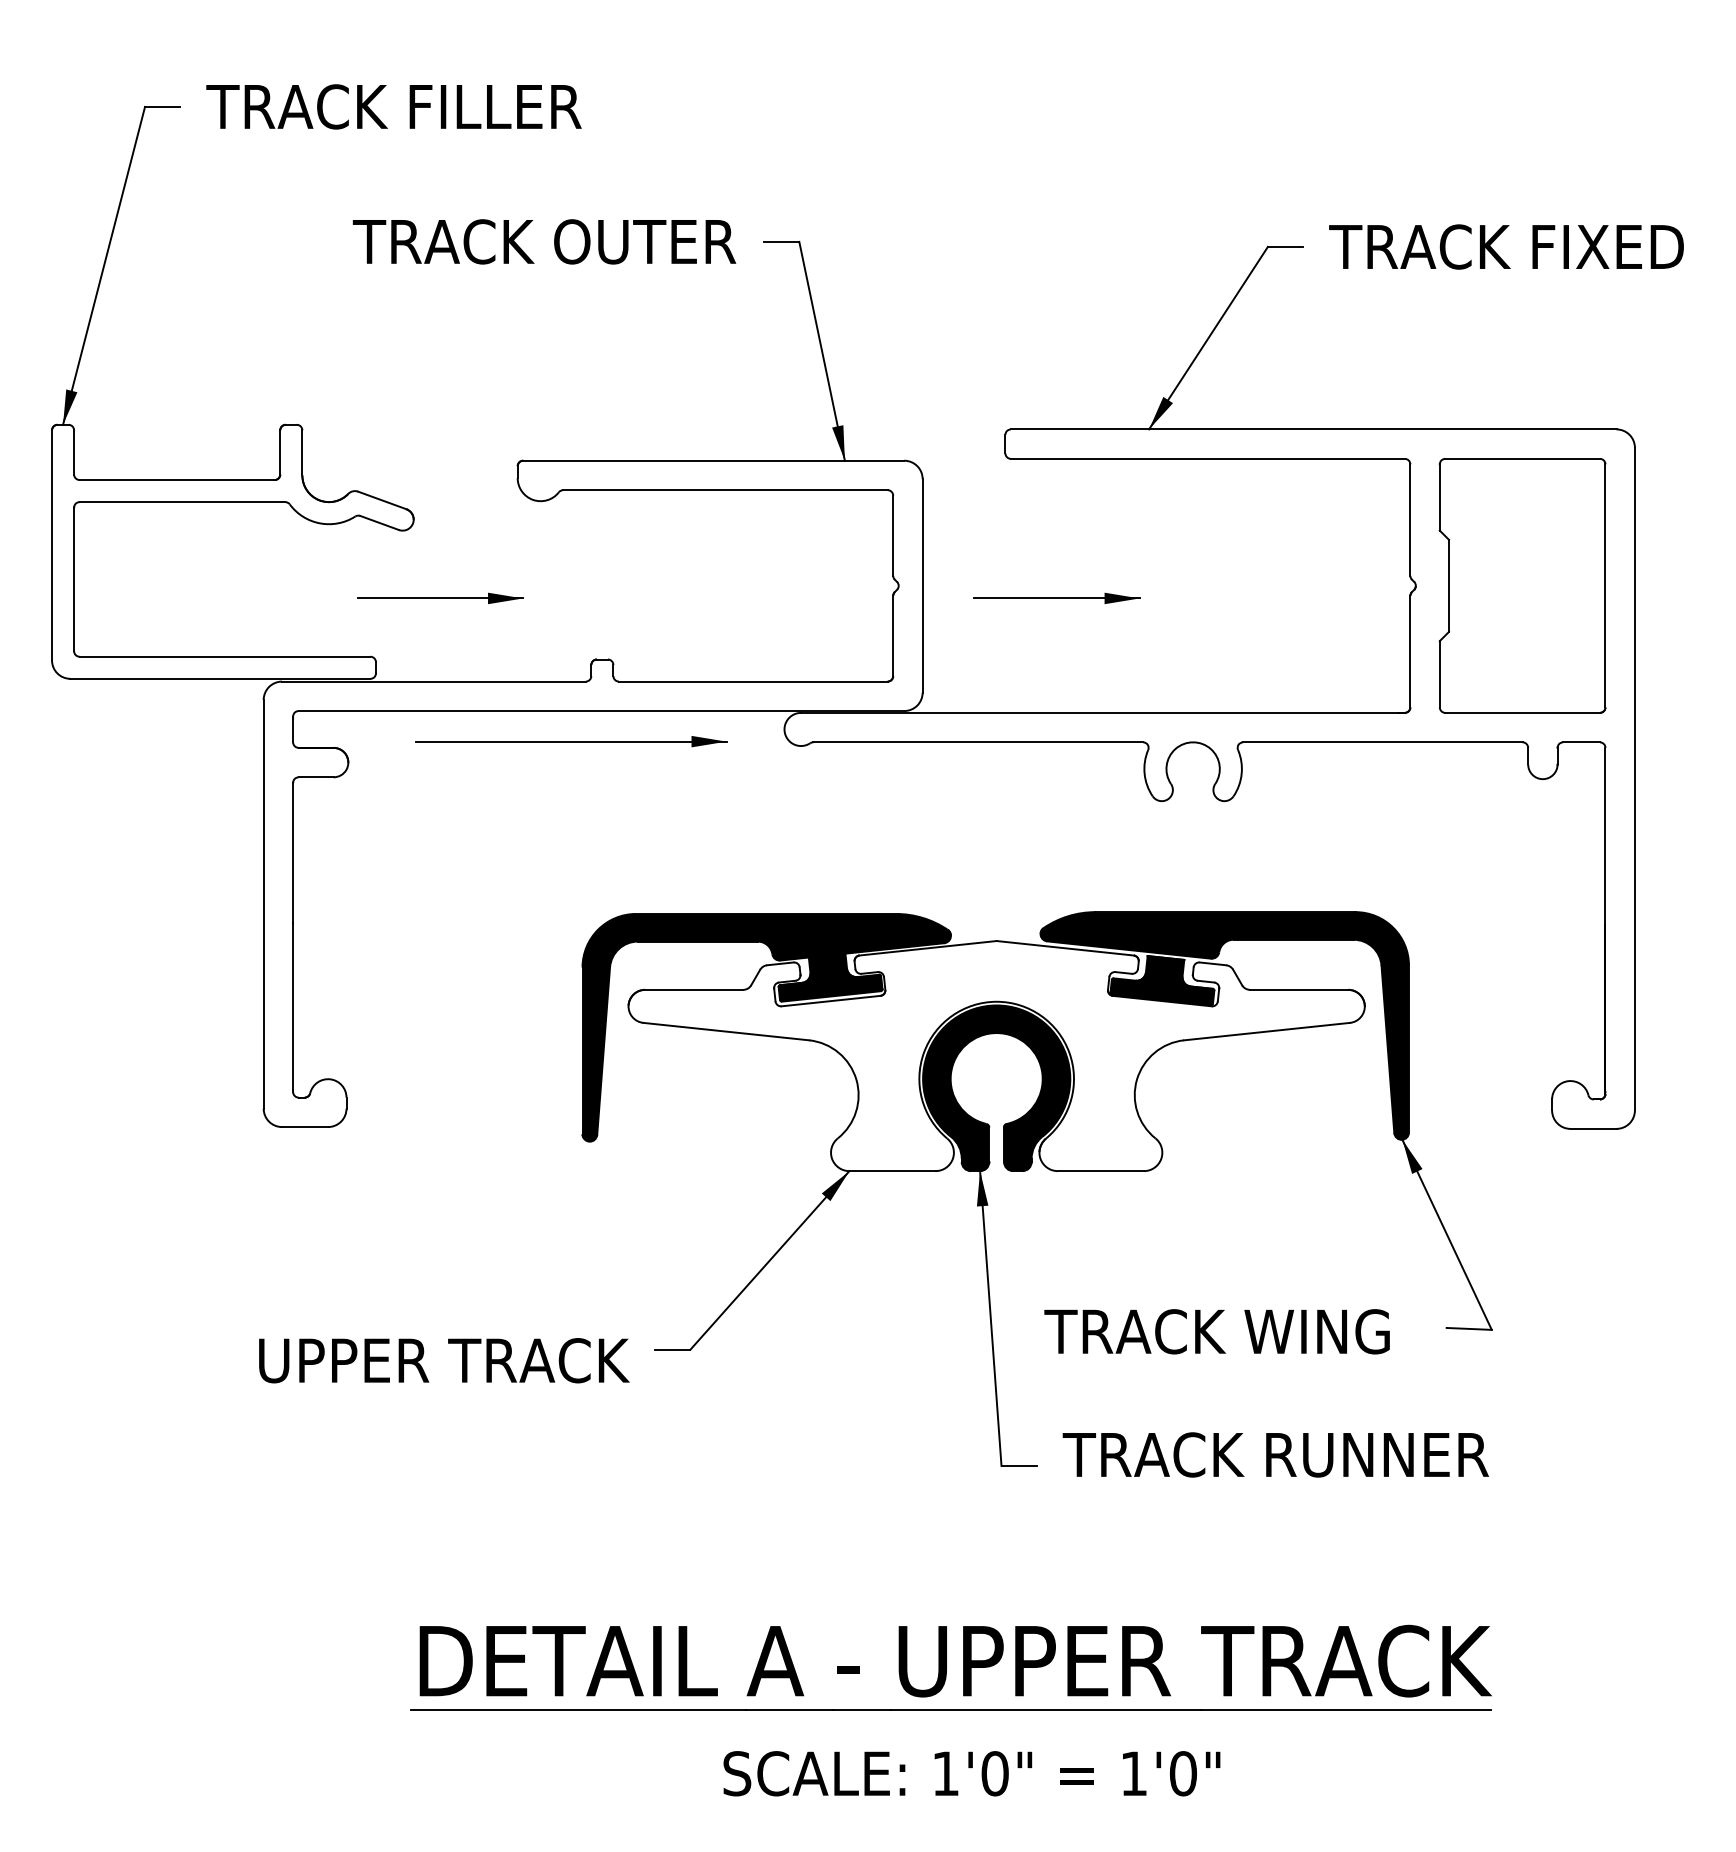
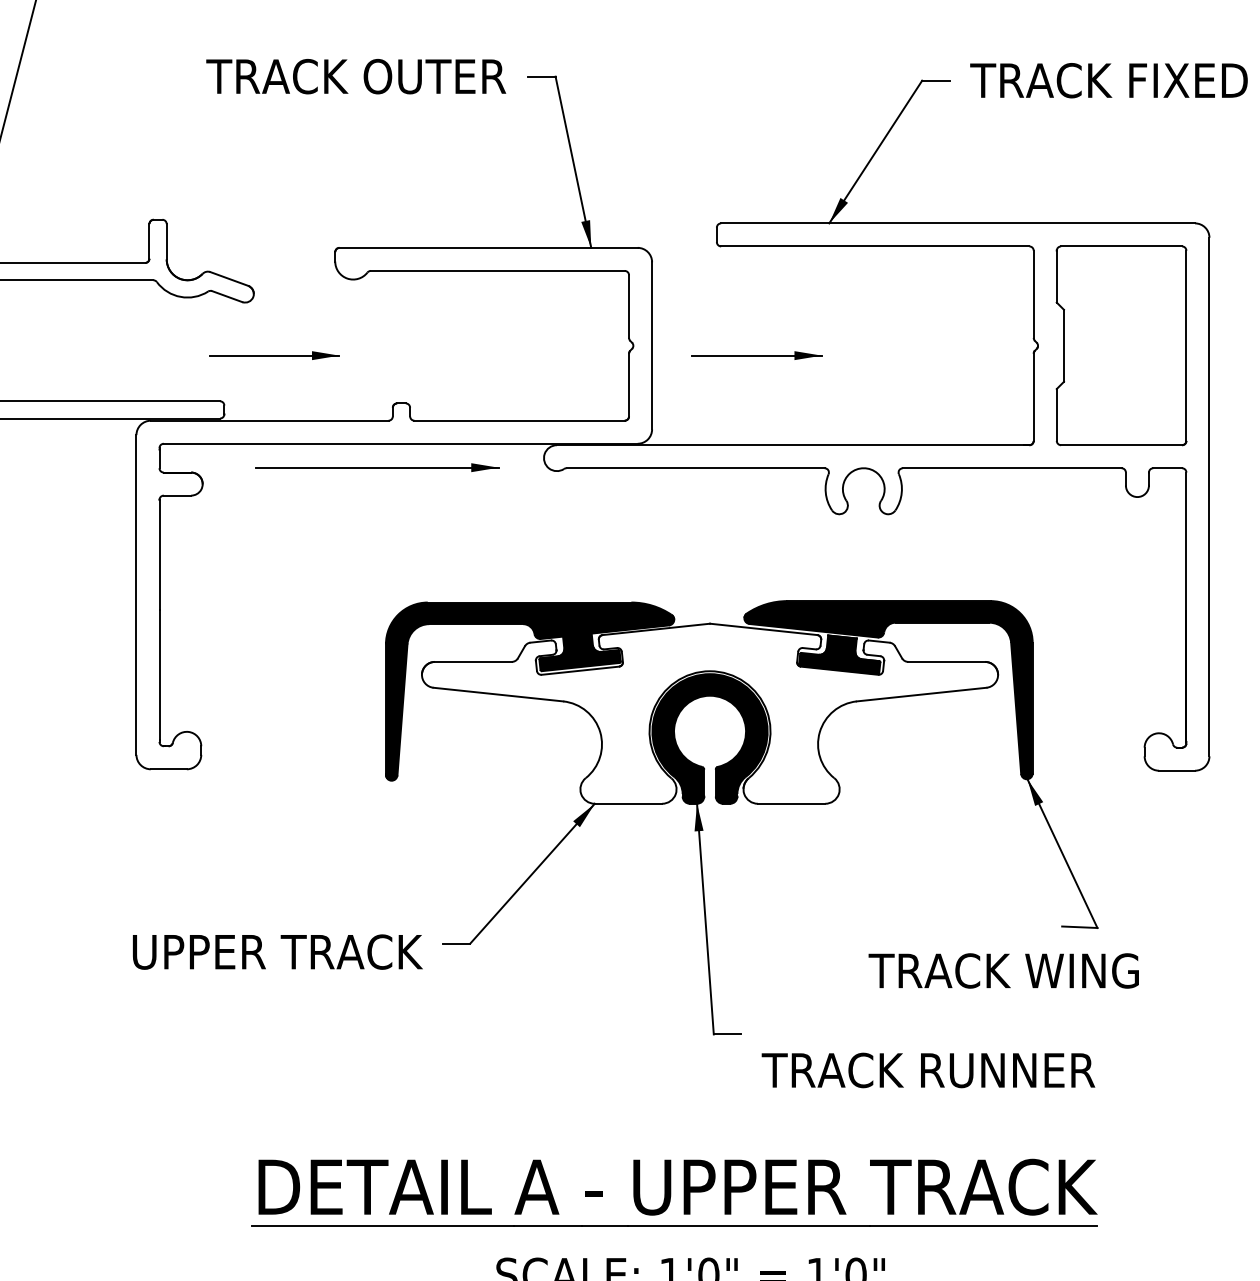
text: (1216, 1331) -> (1003, 970), moved
text: (1275, 1454) -> (928, 1070), moved

